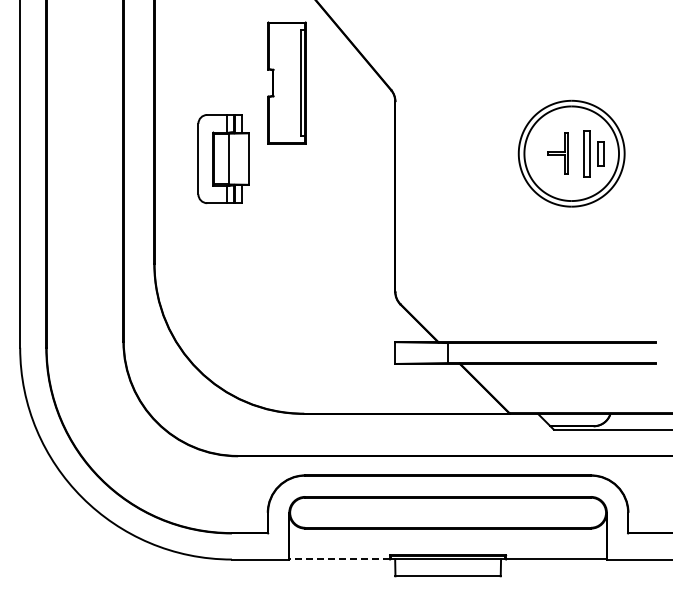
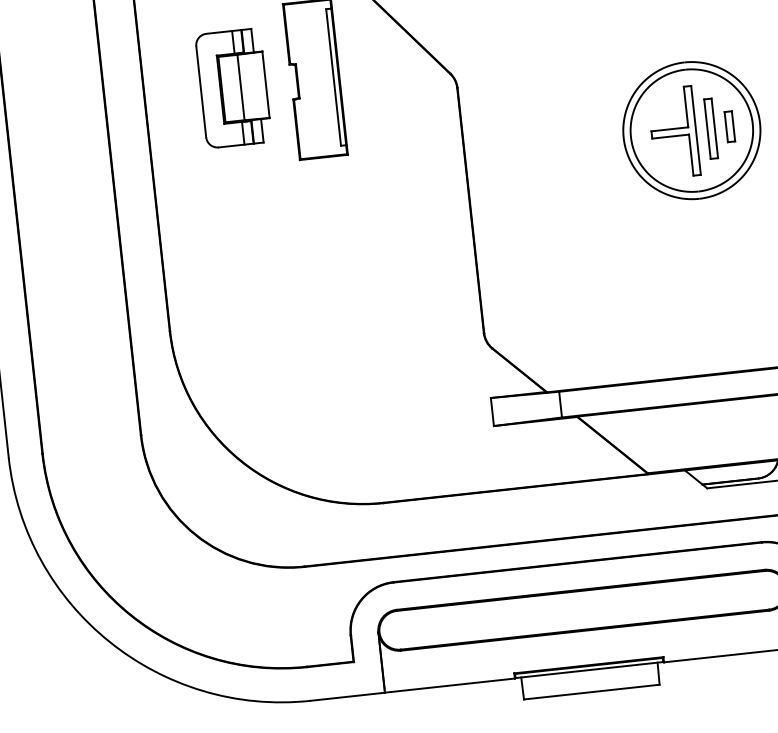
part: (557, 153) -> (673, 132), size x1.67
part: (223, 158) -> (233, 87), moved
line: (339, 559) -> (449, 685), dashed -> solid

